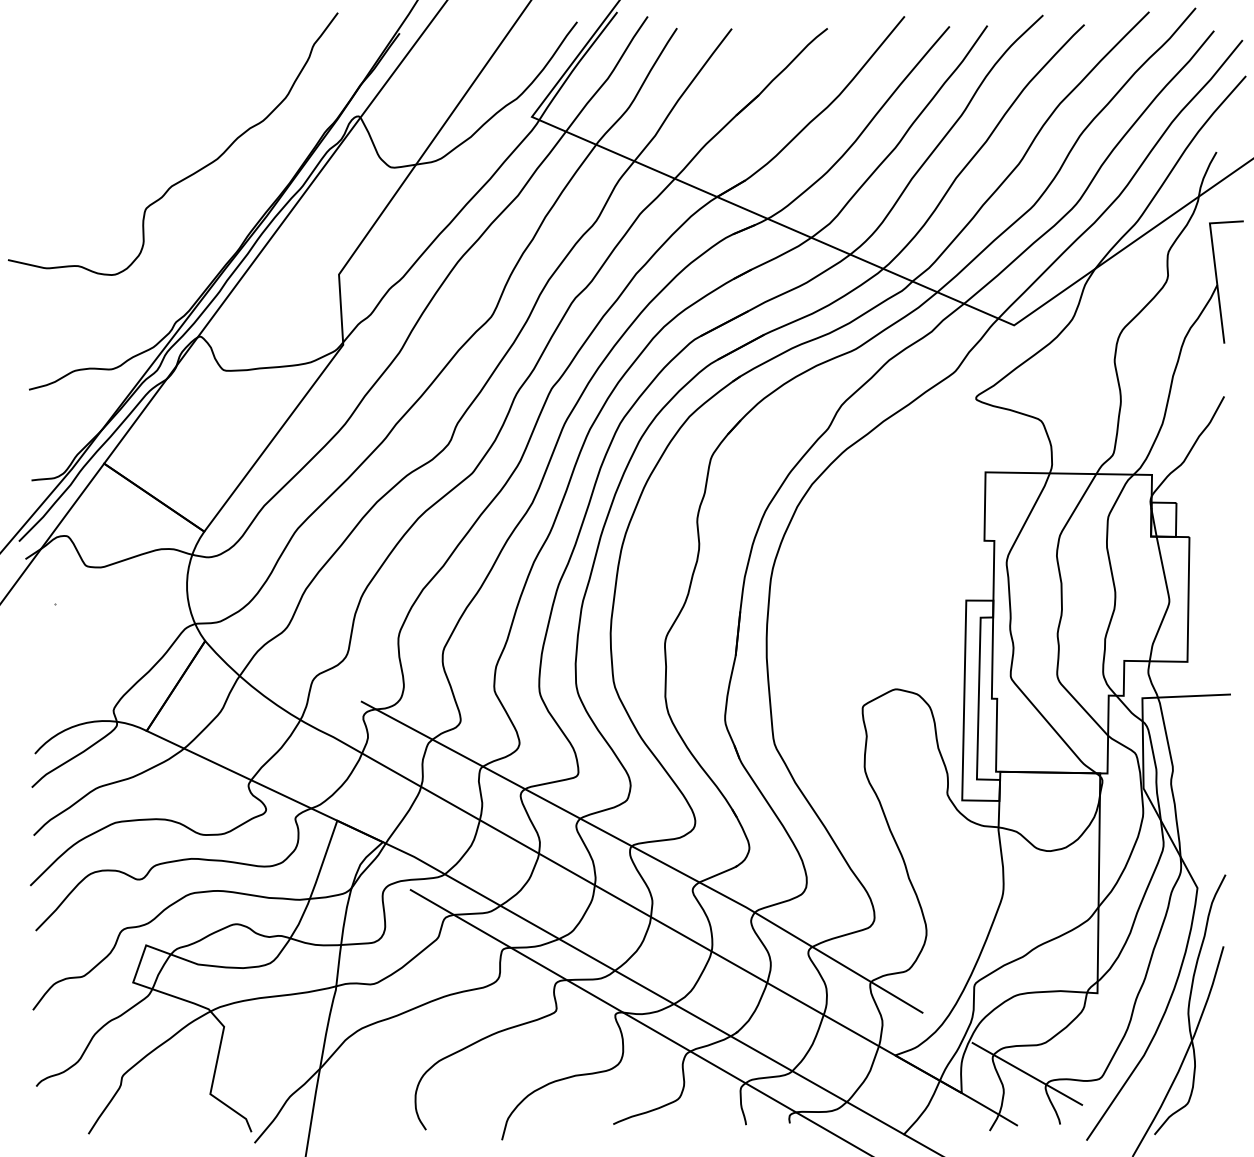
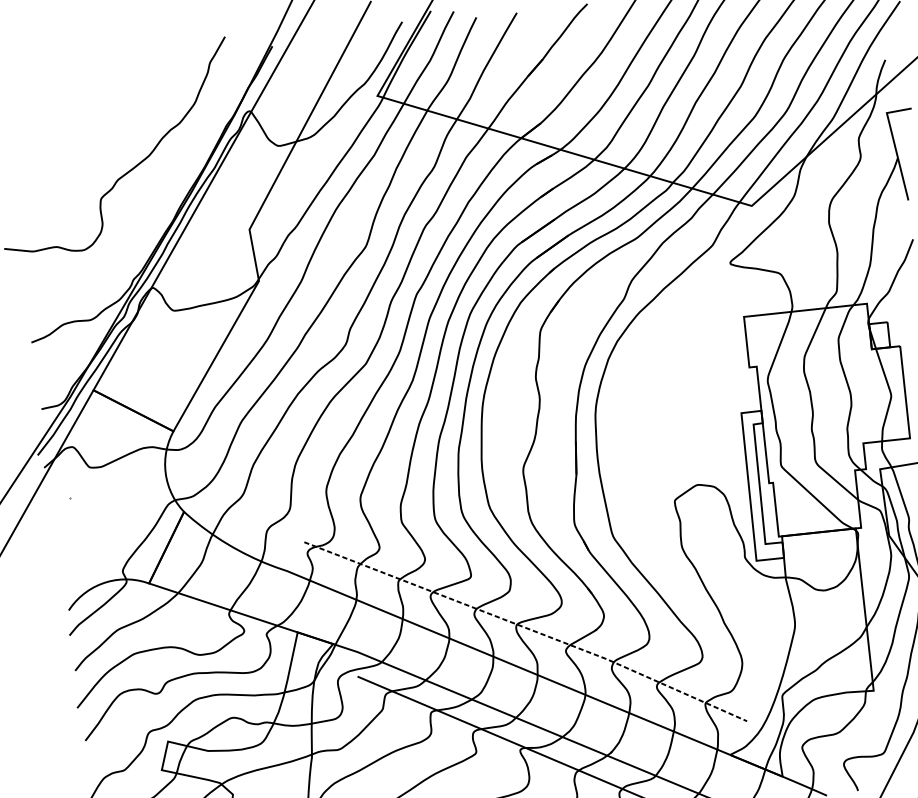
line: (645, 853) -> (527, 628), solid -> dashed
line: (1027, 1073) -> (829, 756), removed

